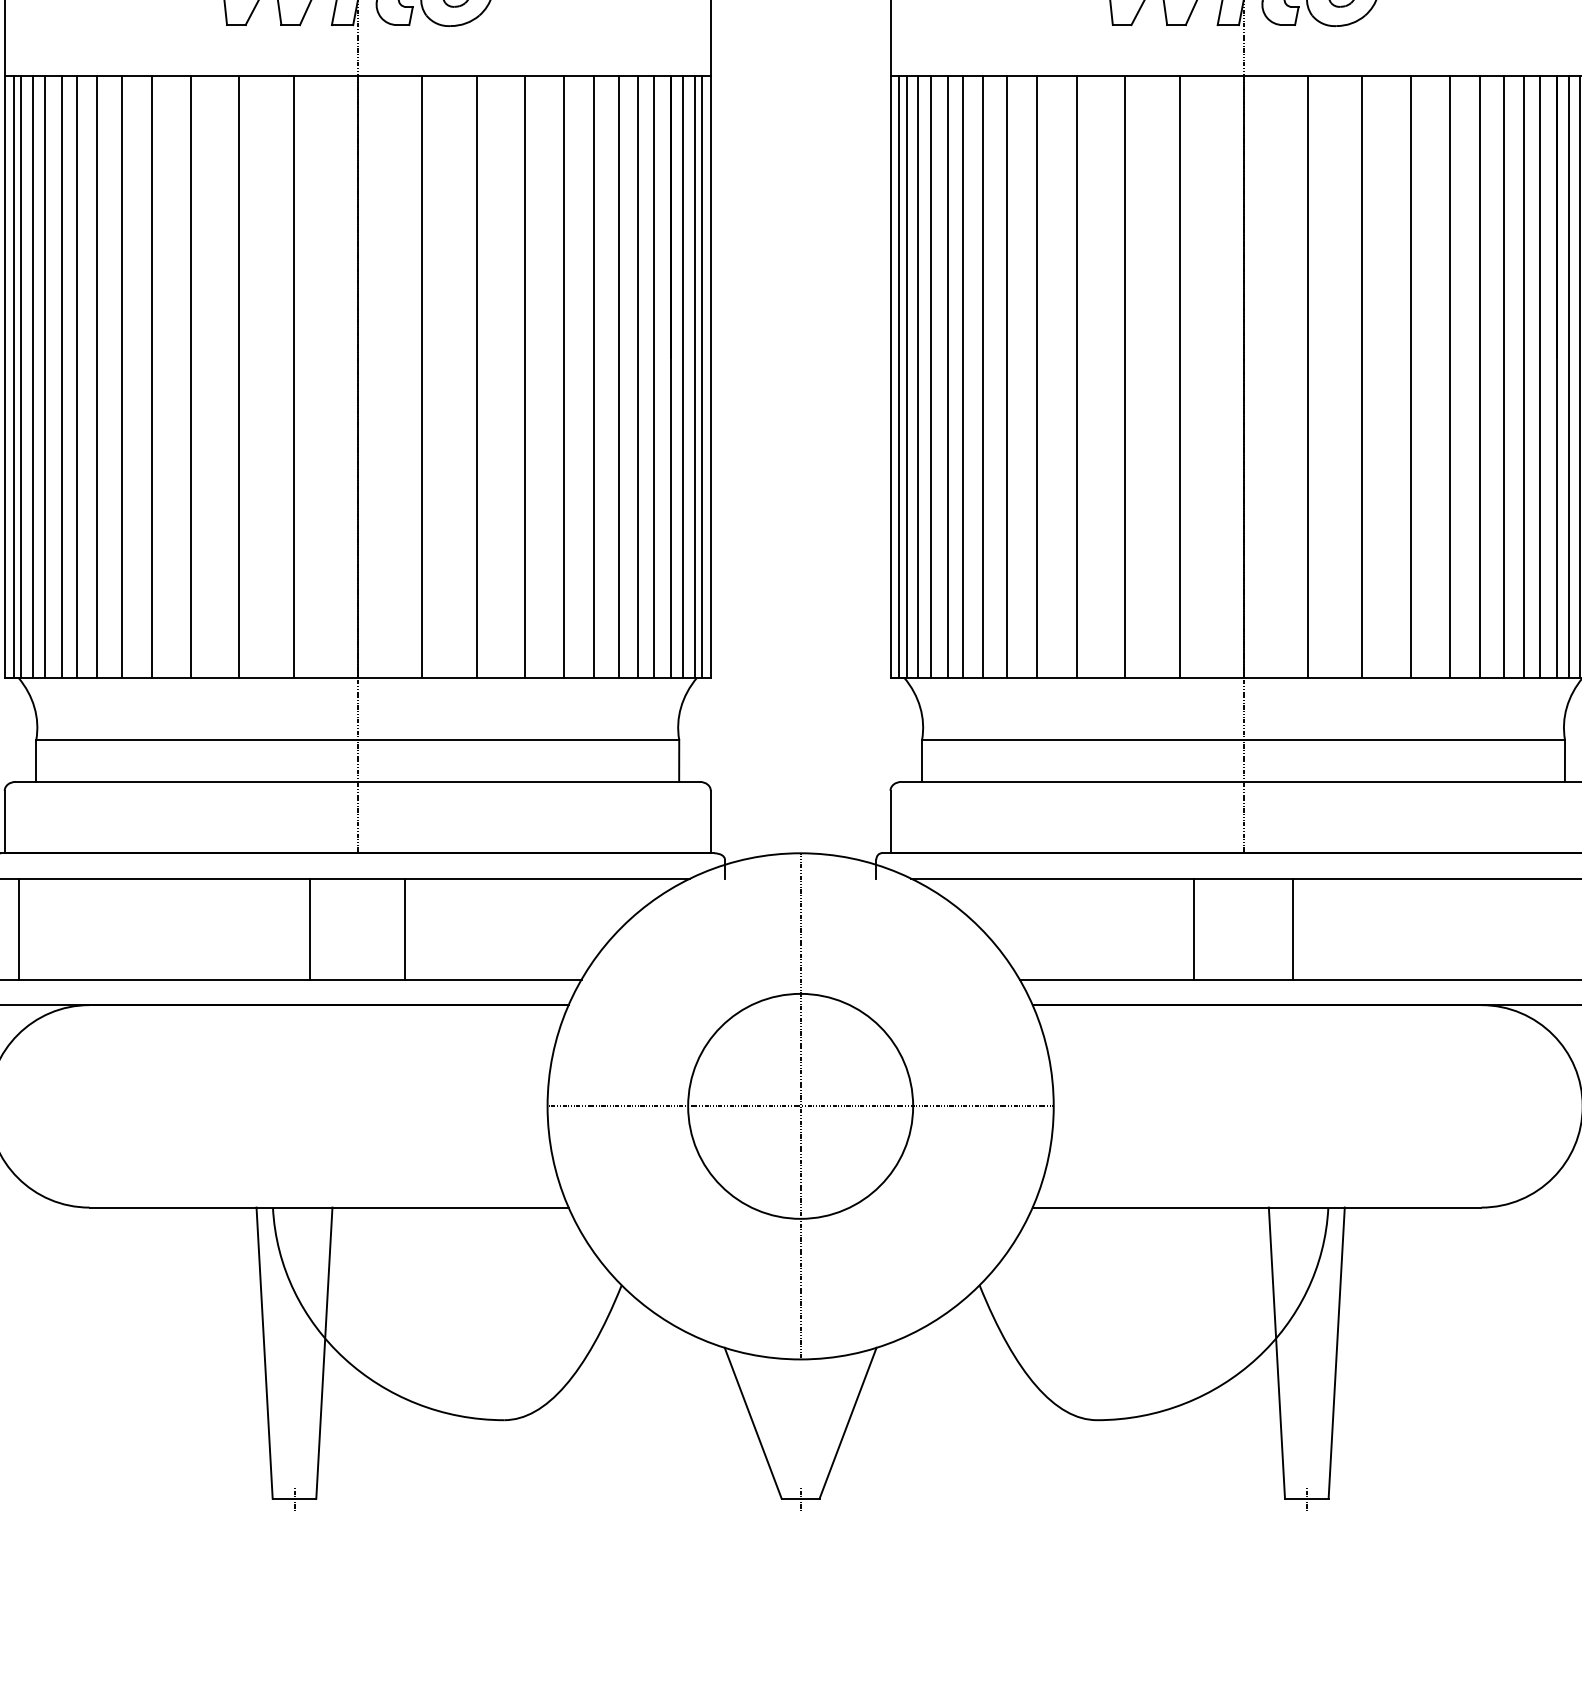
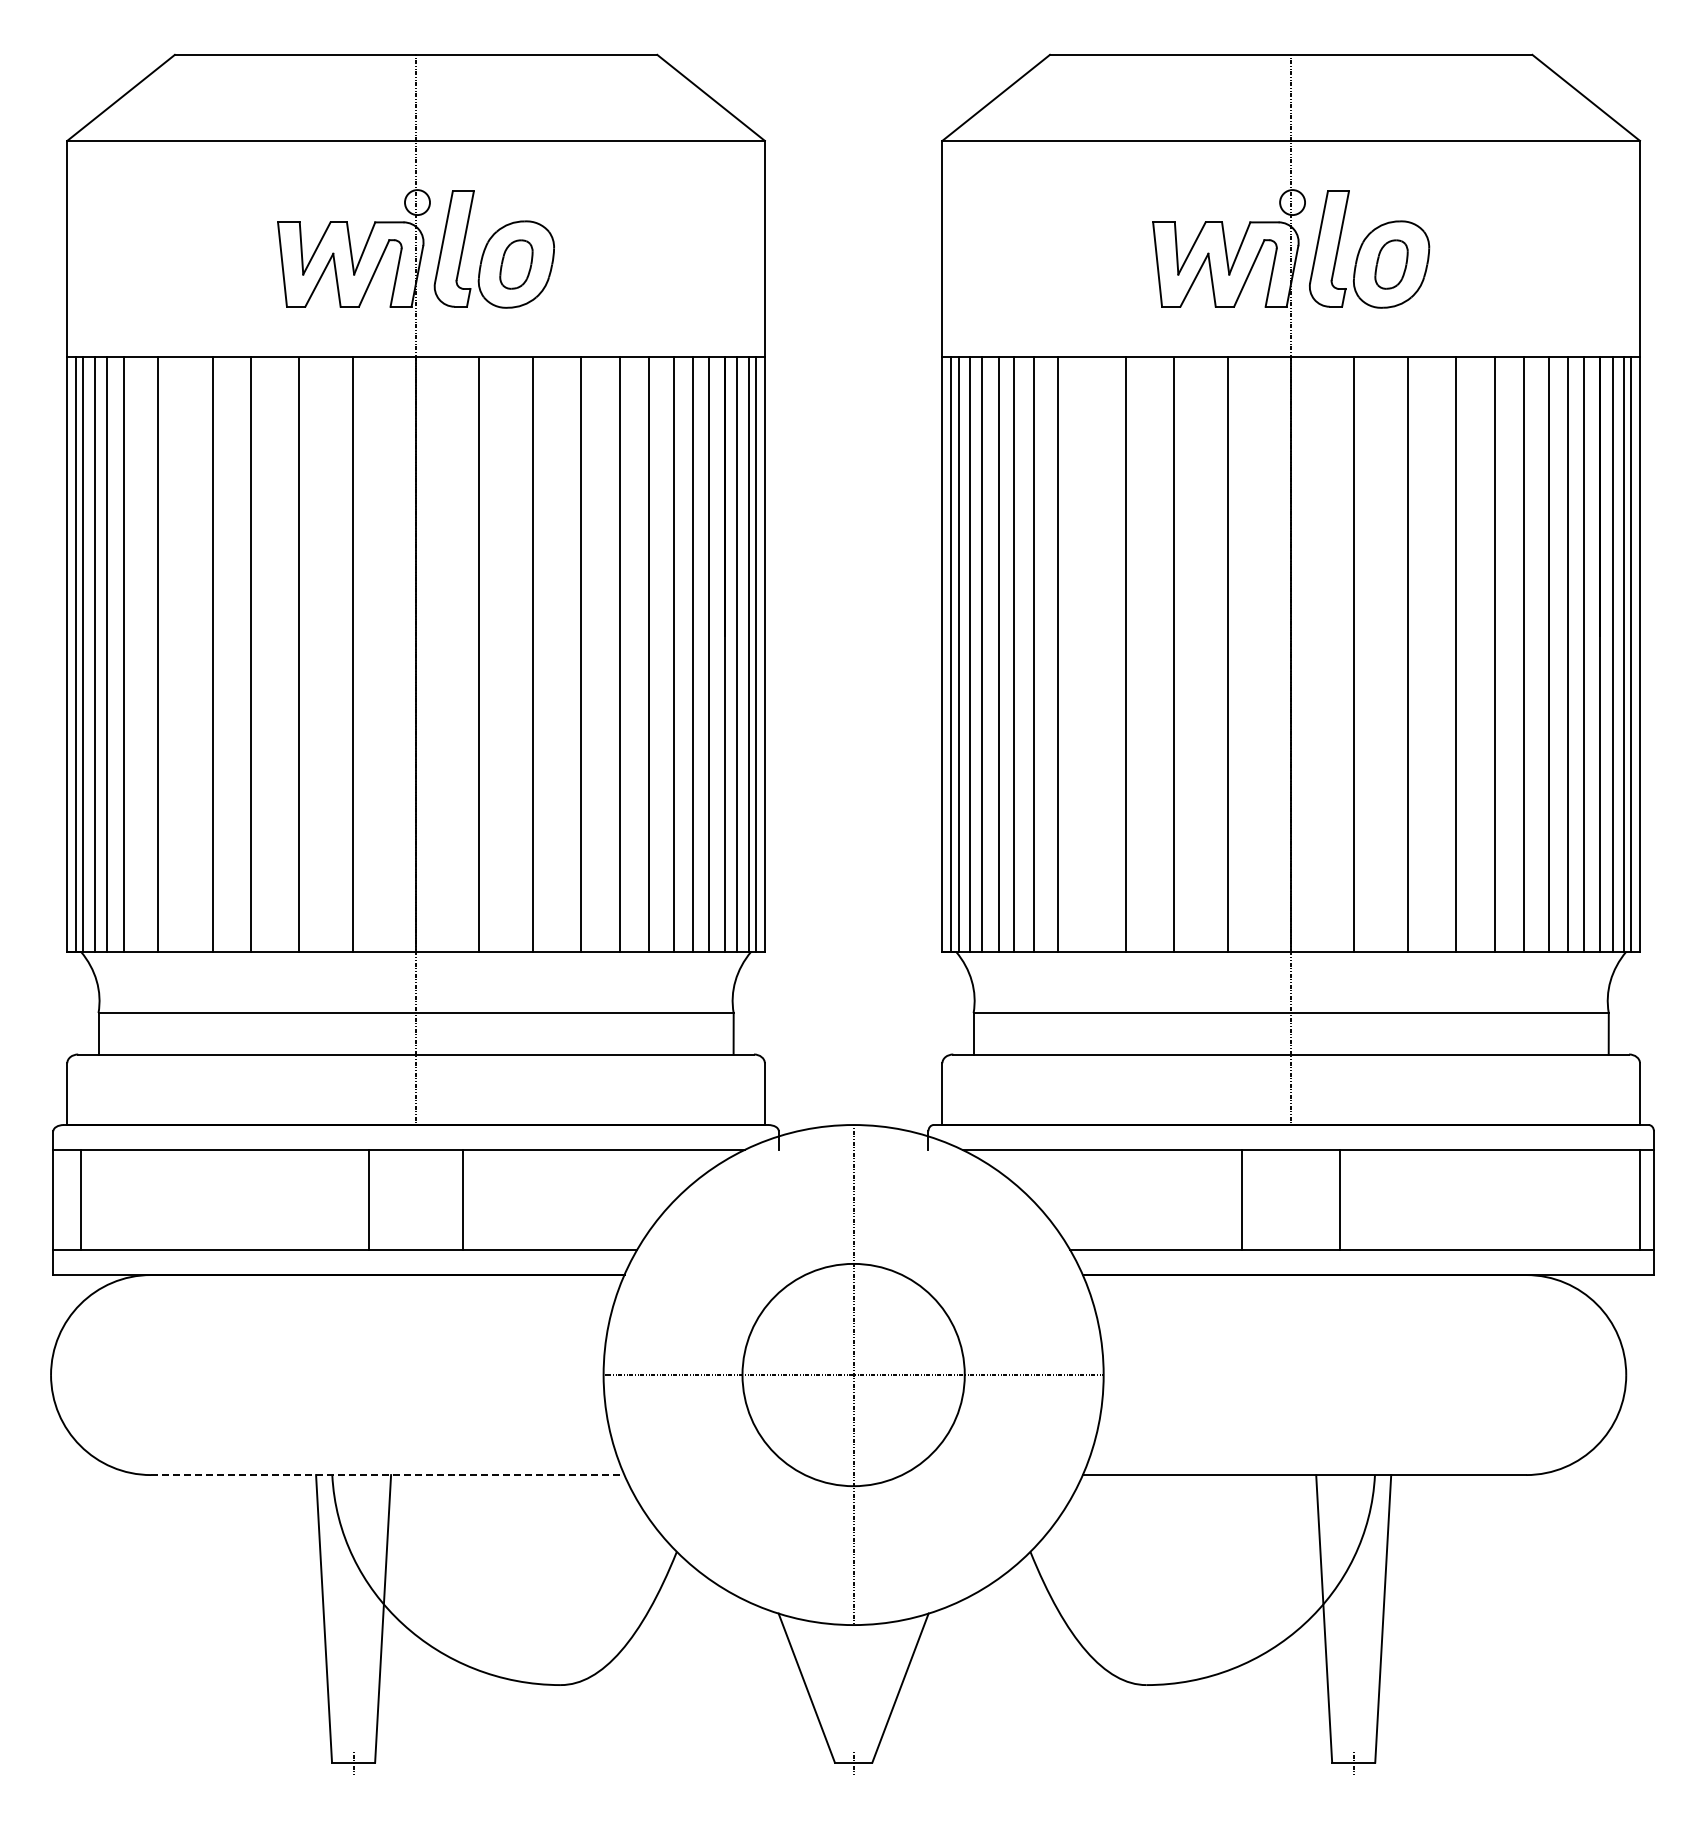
line: (77, 377) -> (139, 654), removed
line: (121, 377) -> (182, 654), removed
line: (1037, 377) -> (1087, 654), removed
line: (328, 1208) -> (387, 1475), solid -> dashed

